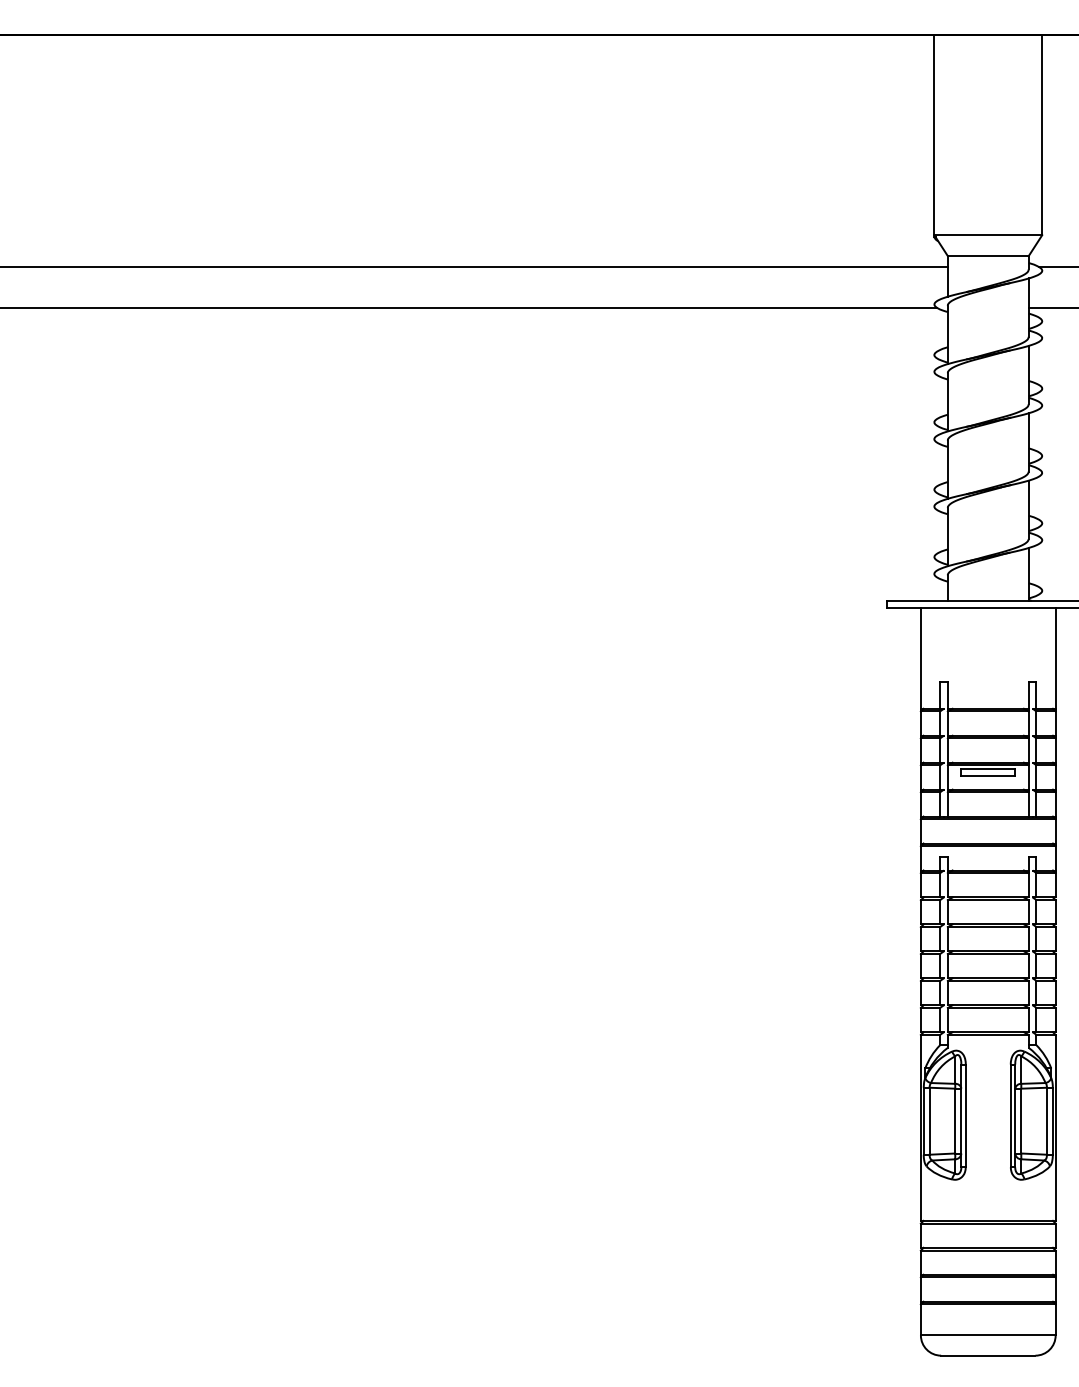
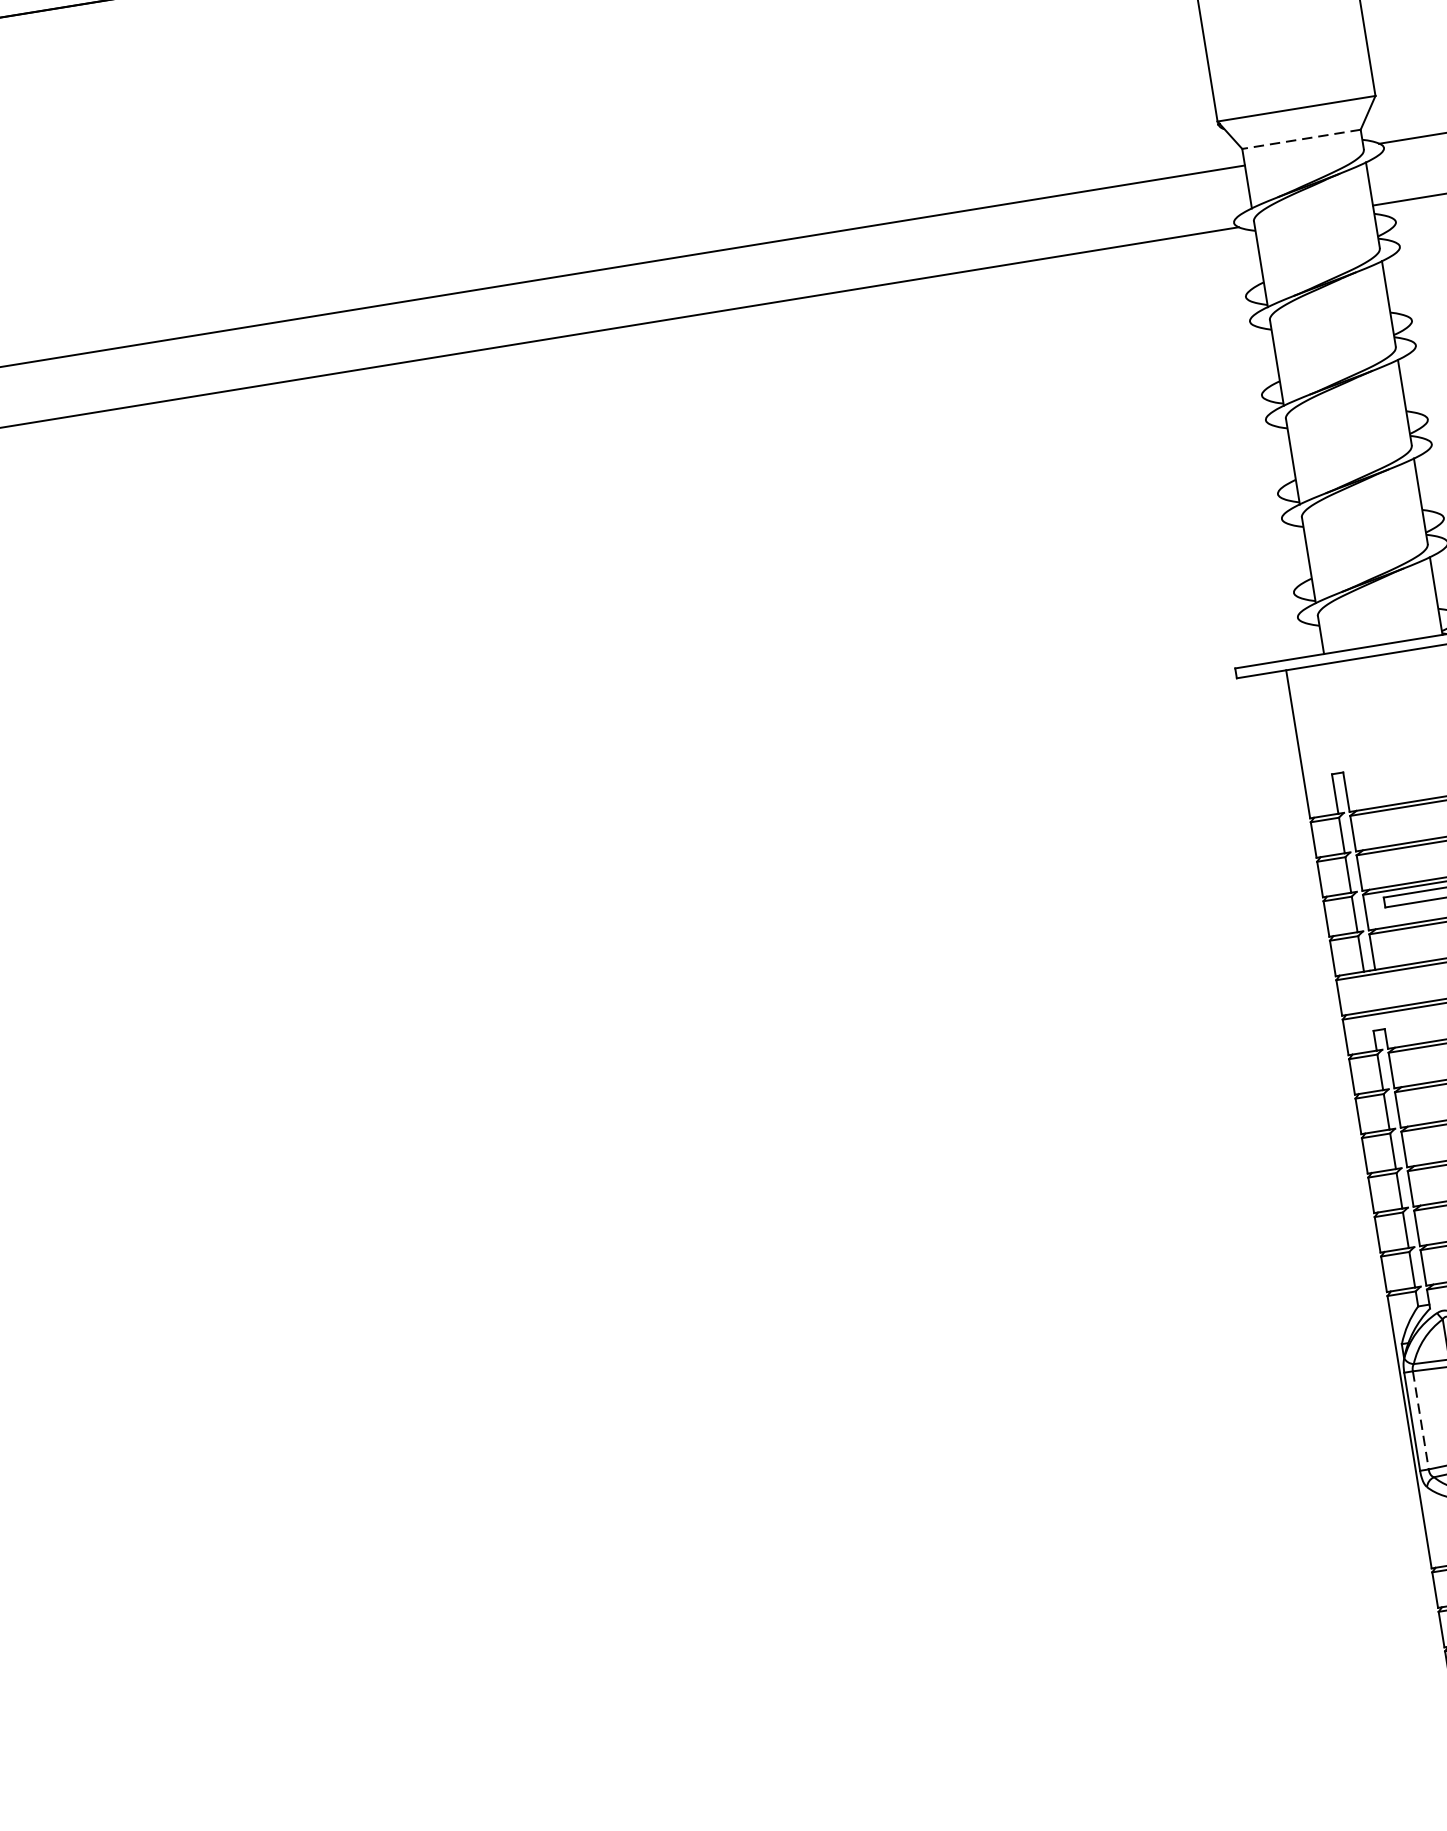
line: (987, 256) -> (1300, 140), solid -> dashed
line: (929, 1121) -> (1420, 1420), solid -> dashed

